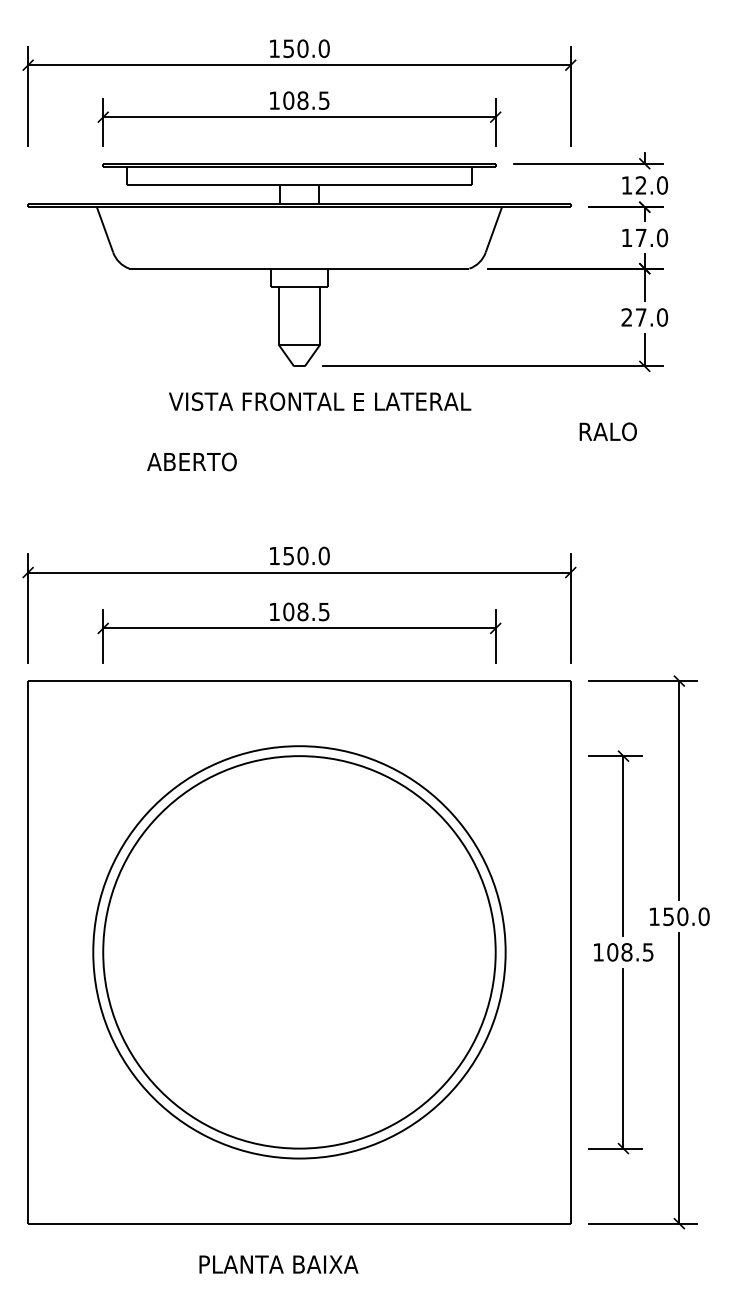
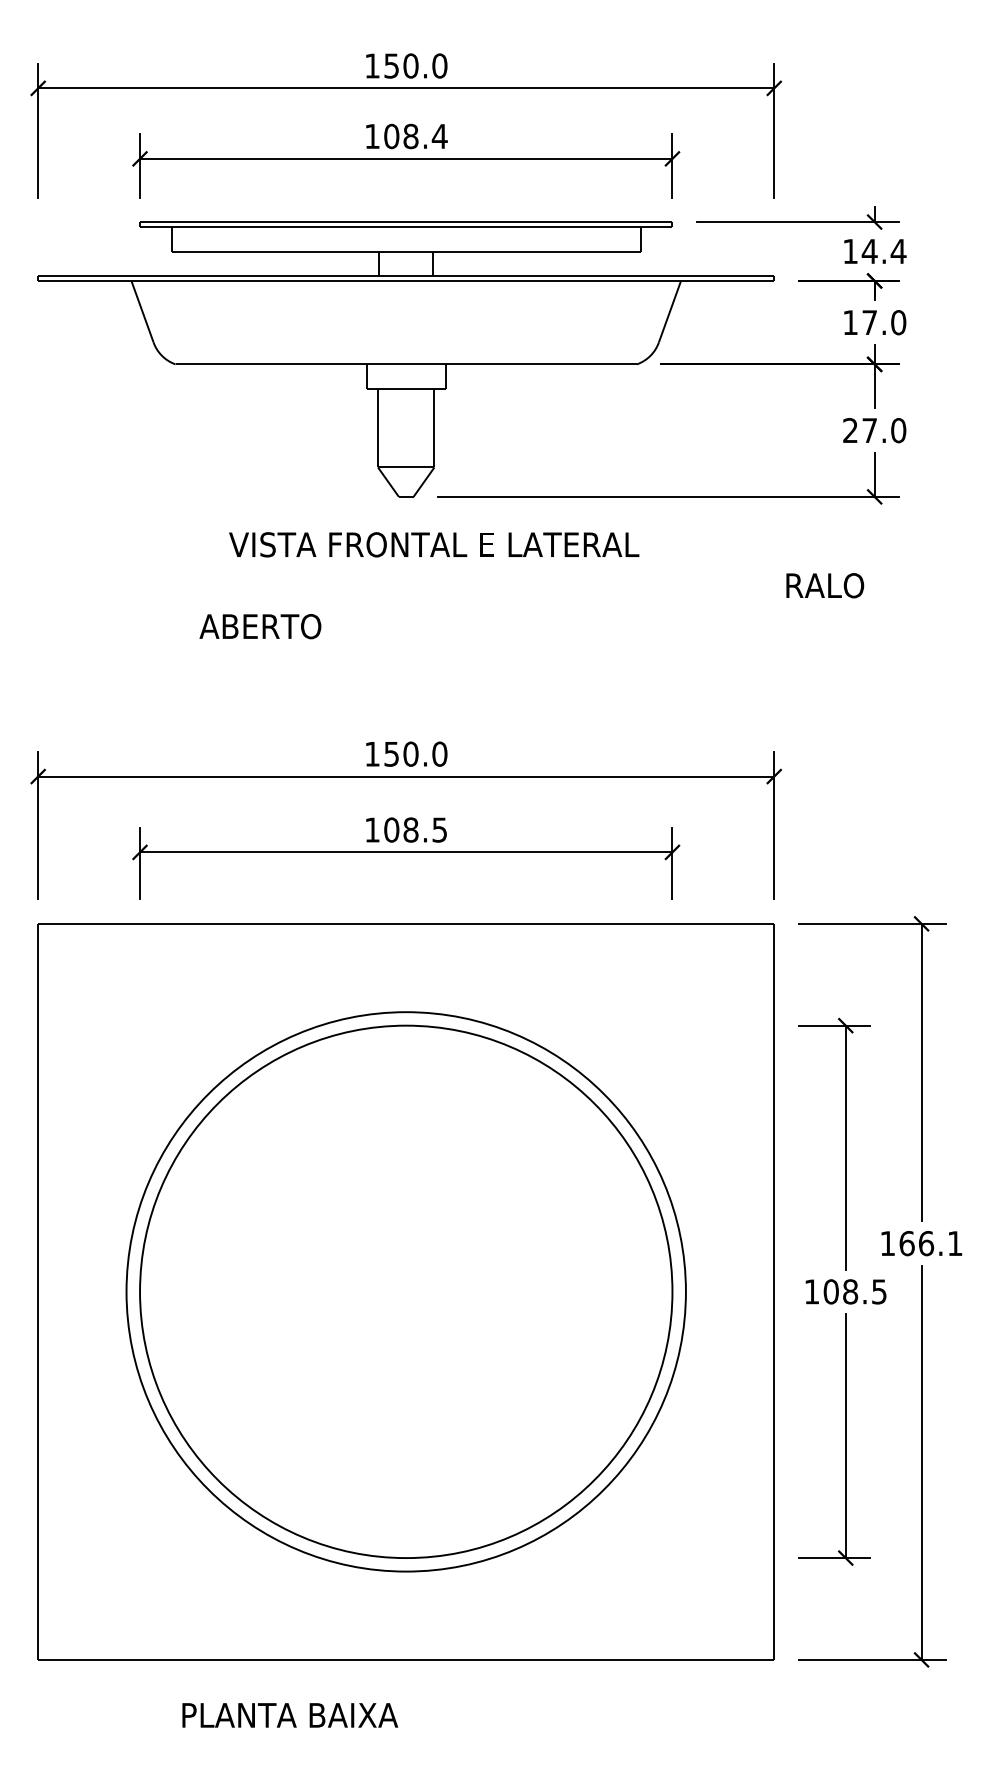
text: (324, 100) -> (440, 136), 108.5 -> 108.4
text: (651, 185) -> (883, 251), 12.0 -> 14.4
text: (686, 916) -> (931, 1243), 150.0 -> 166.1
text: (278, 1264) -> (289, 1715), moved

